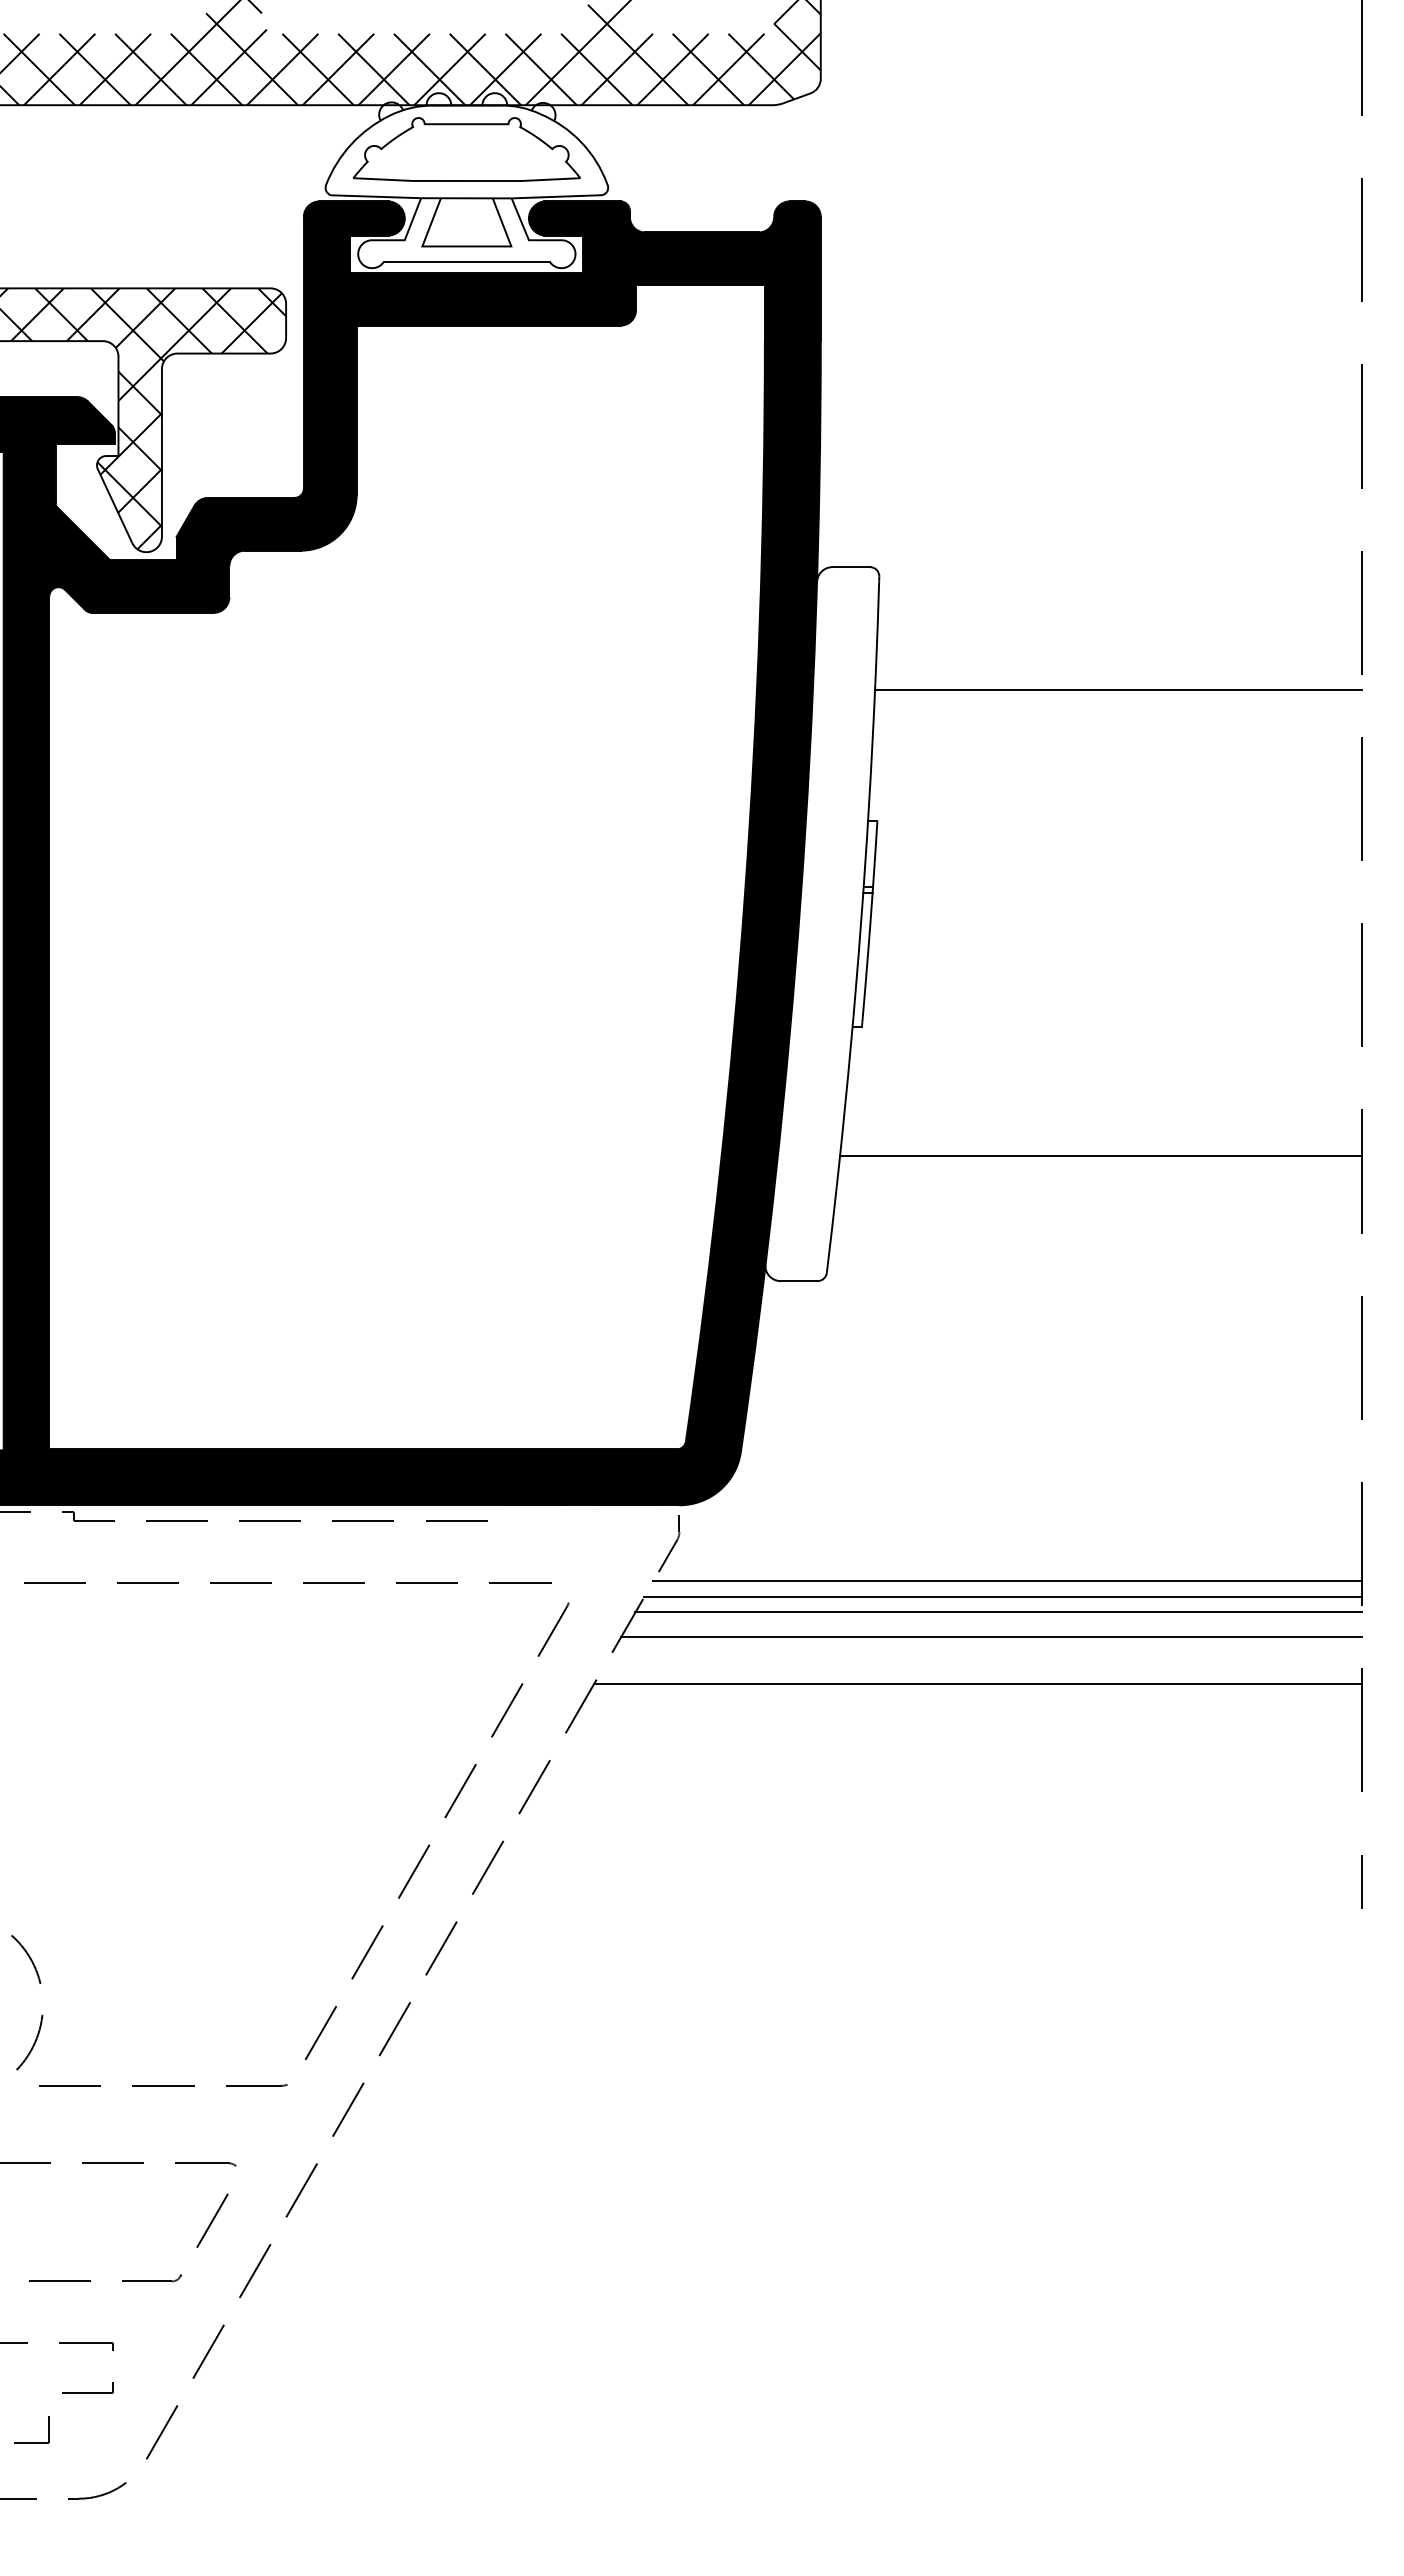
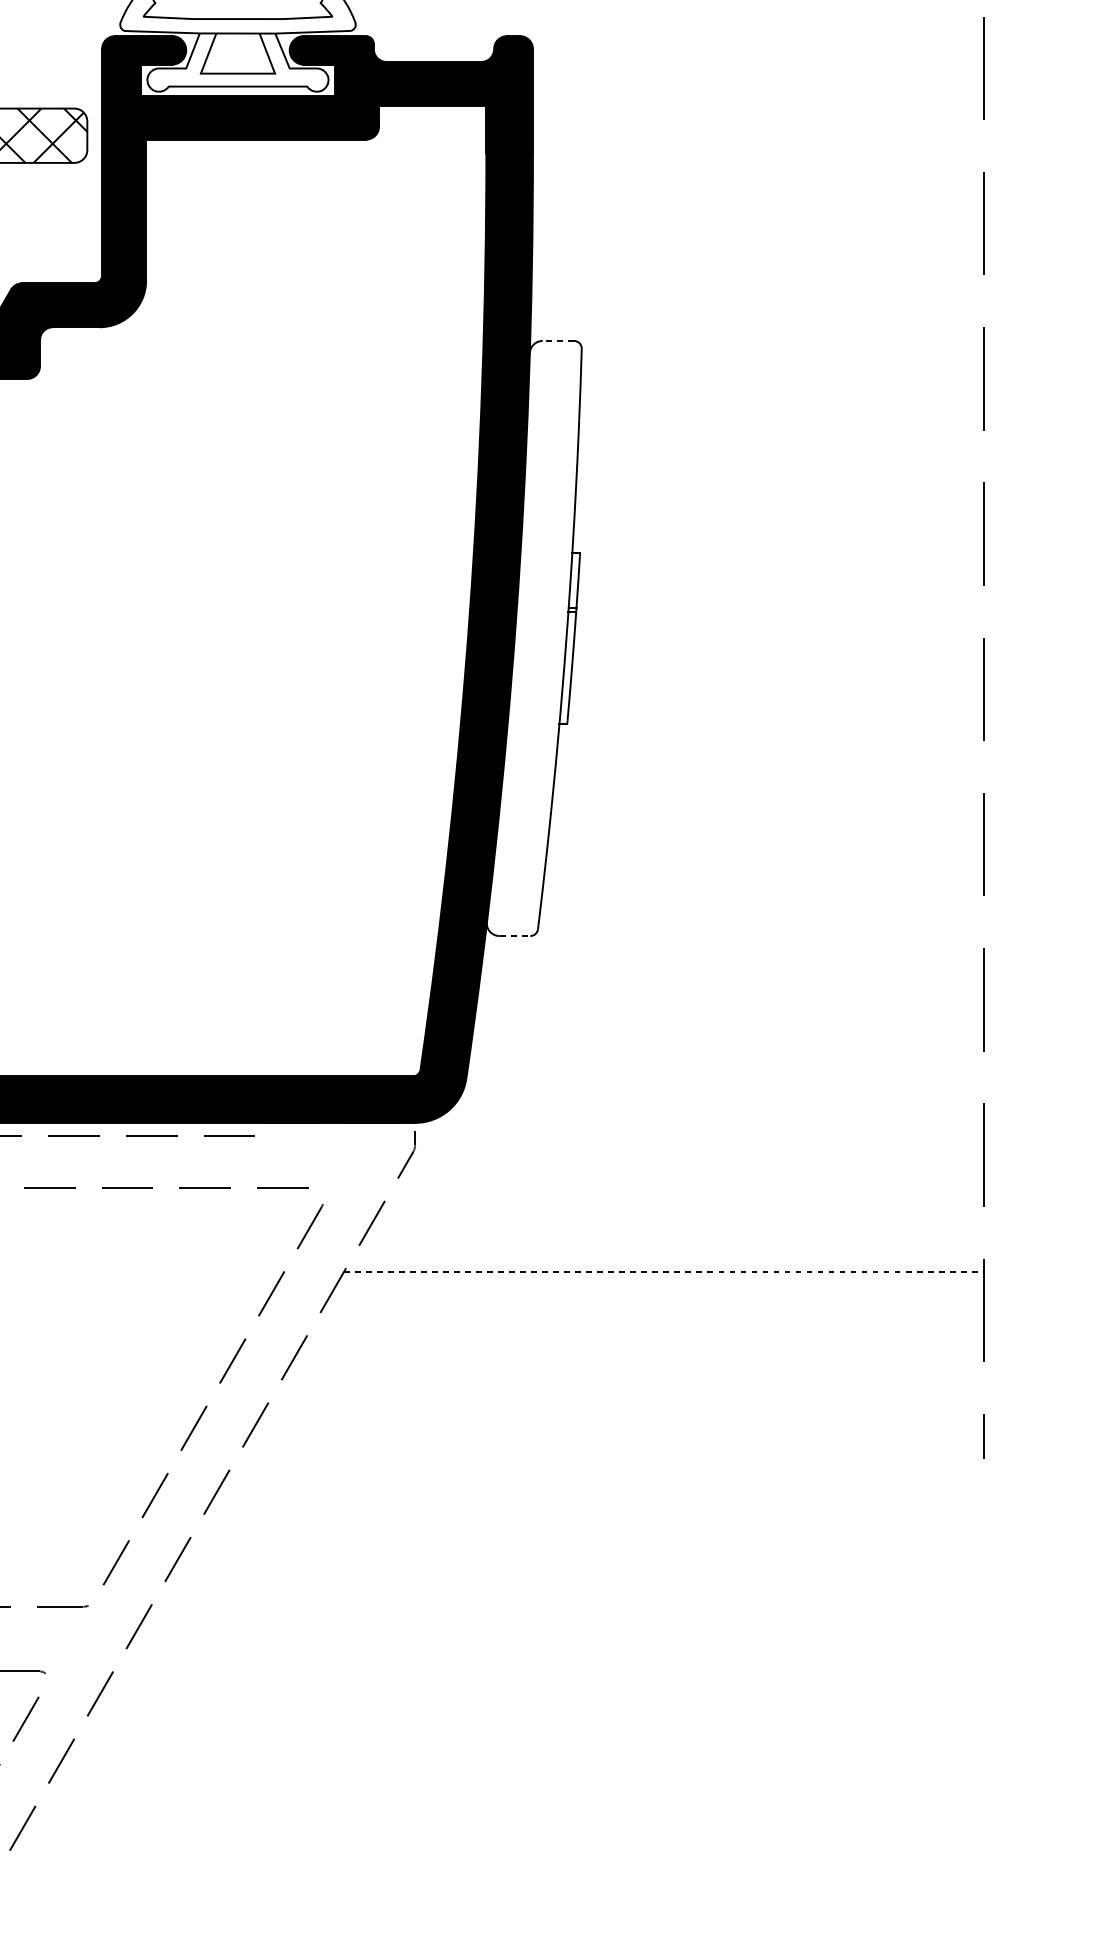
line: (851, 567) -> (558, 341), solid -> dashed
line: (1118, 690) -> (781, 443), removed
line: (1100, 1156) -> (766, 832), removed
line: (799, 1281) -> (515, 936), solid -> dashed
line: (1007, 1581) -> (688, 1186), removed
line: (1002, 1596) -> (684, 1198), removed
line: (998, 1612) -> (681, 1212), removed
line: (991, 1637) -> (675, 1233), removed
line: (977, 1683) -> (663, 1271), solid -> dashed

